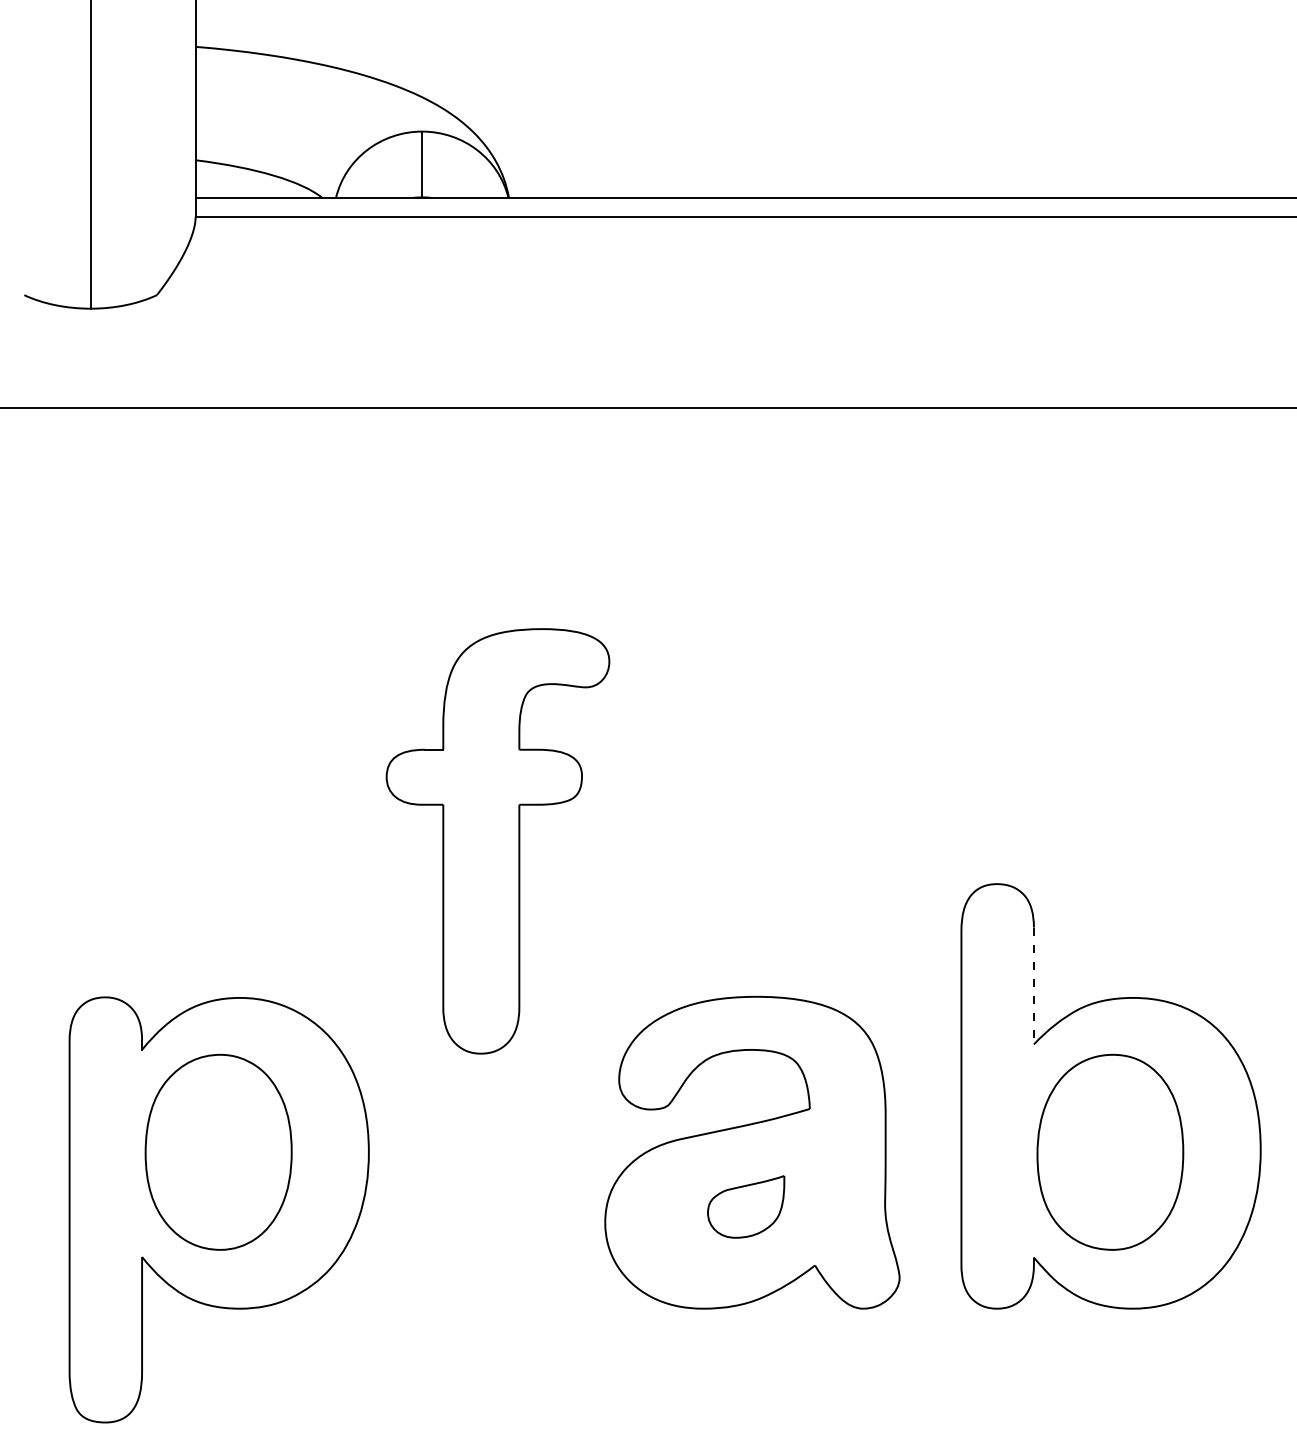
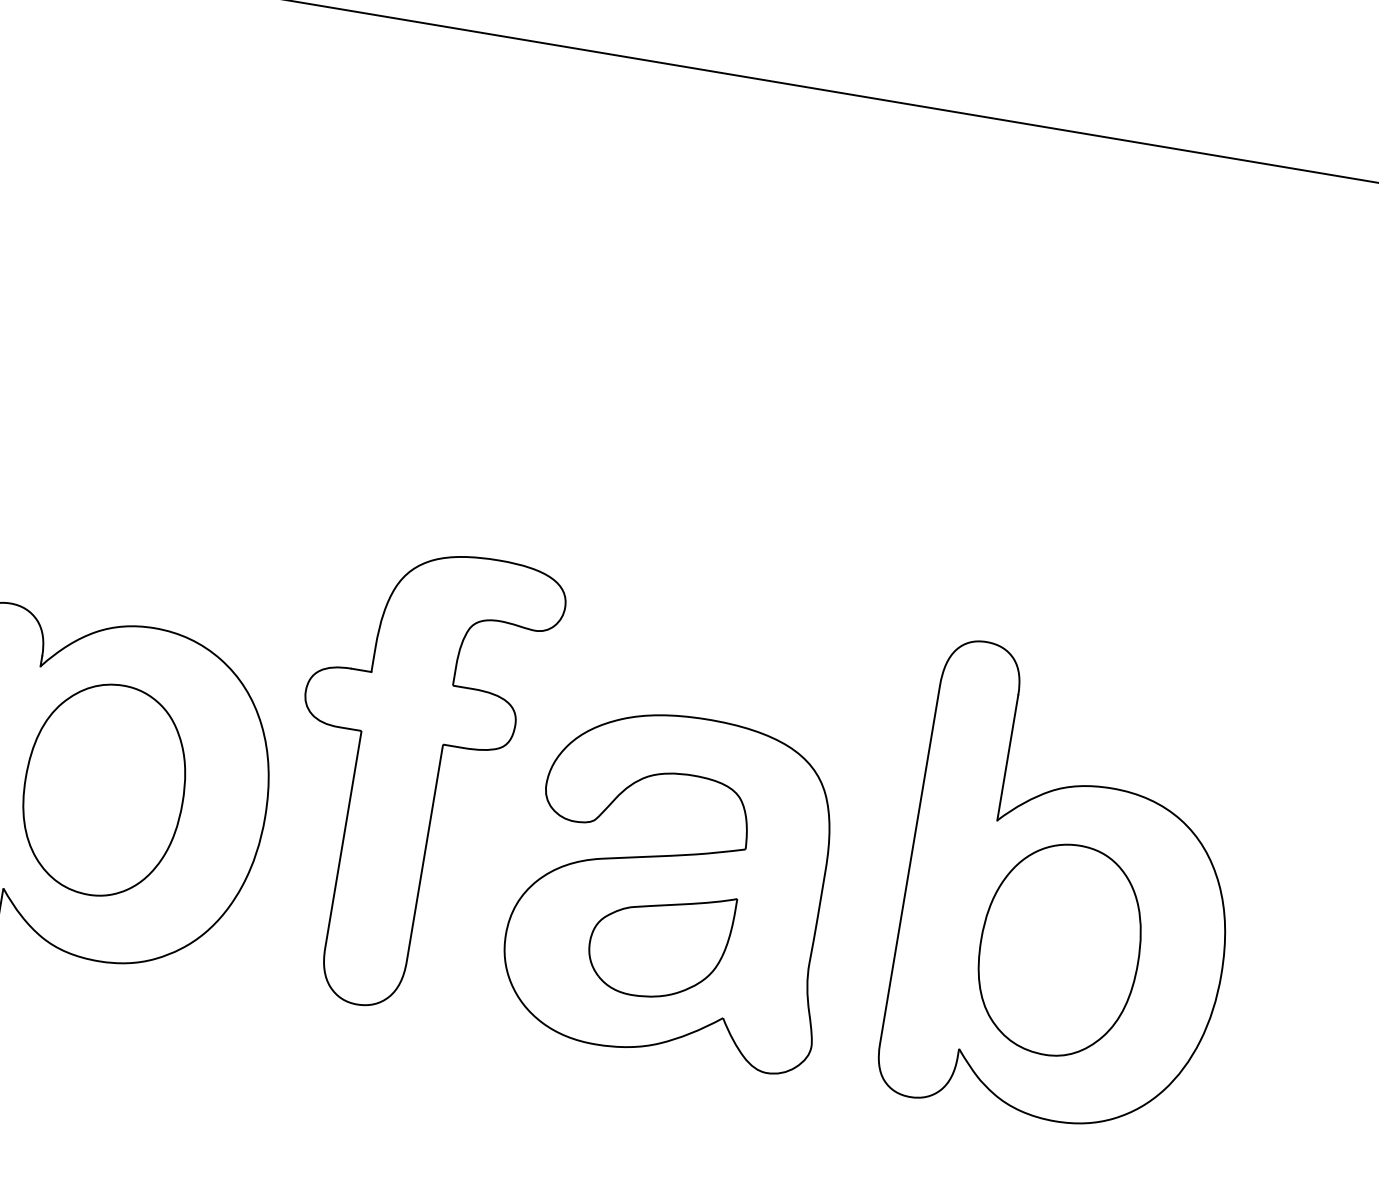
part: (497, 841) -> (413, 780), moved
line: (1033, 986) -> (1007, 758), dashed -> solid
part: (745, 1206) -> (659, 942), size x1.67

